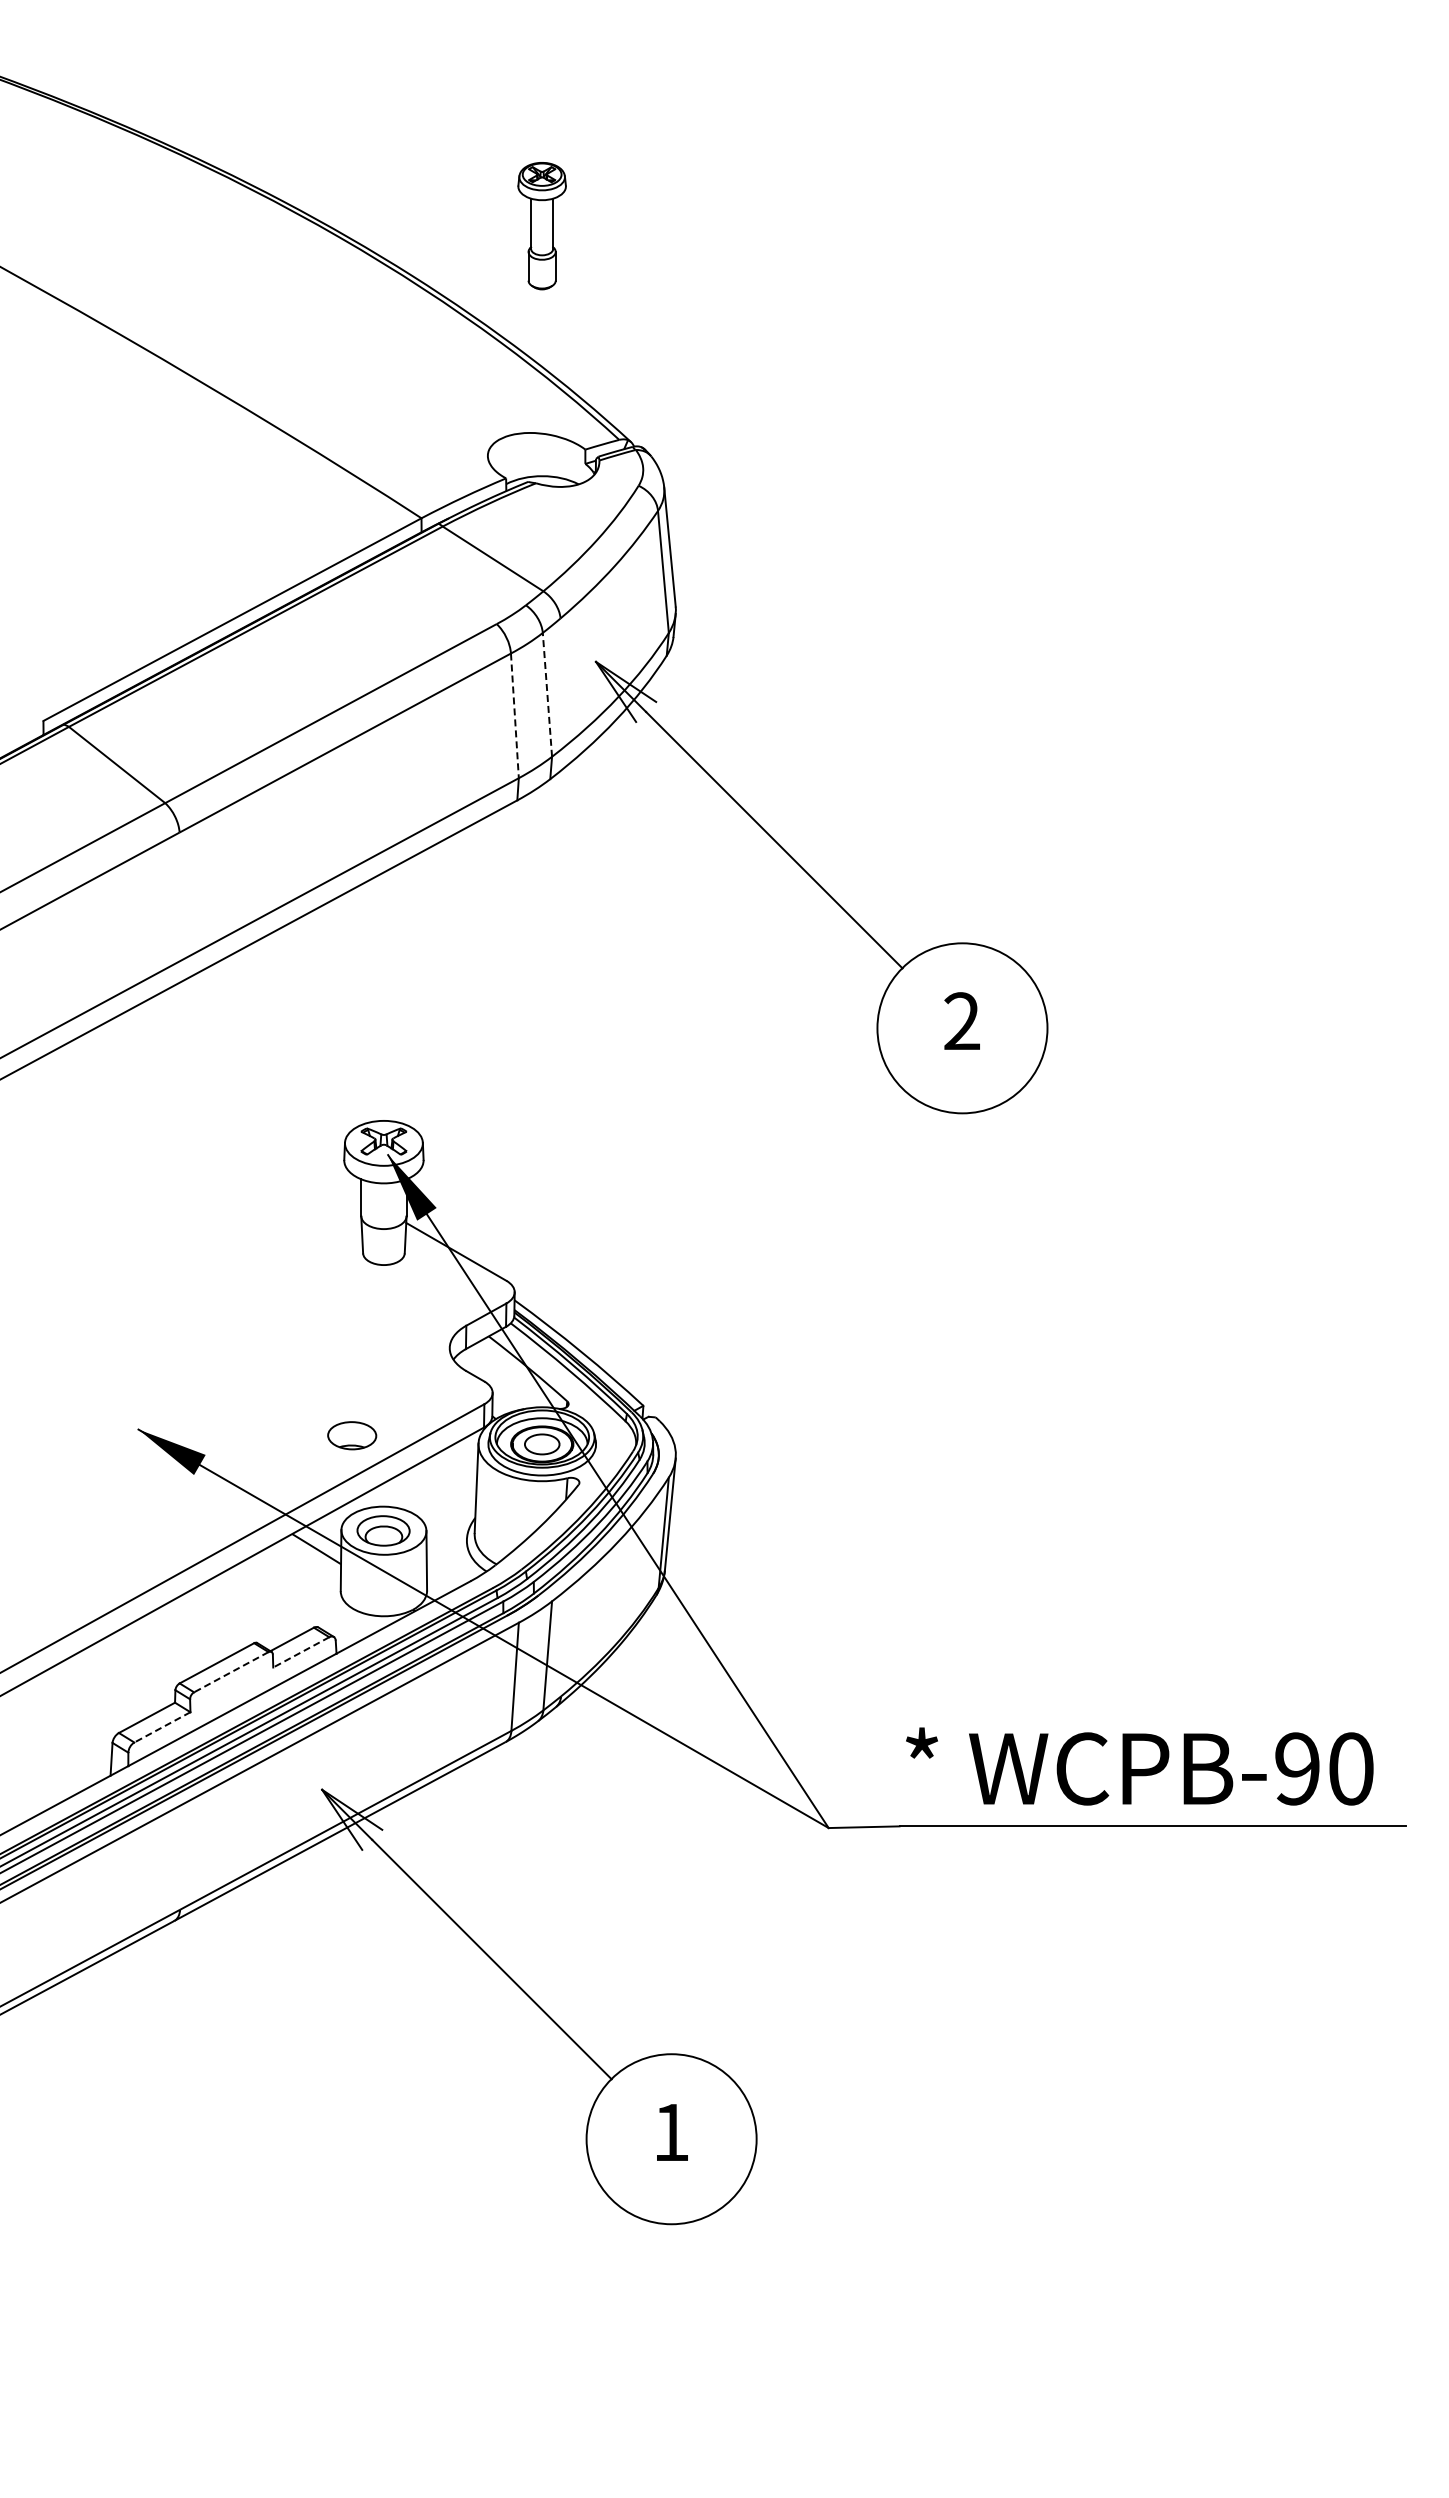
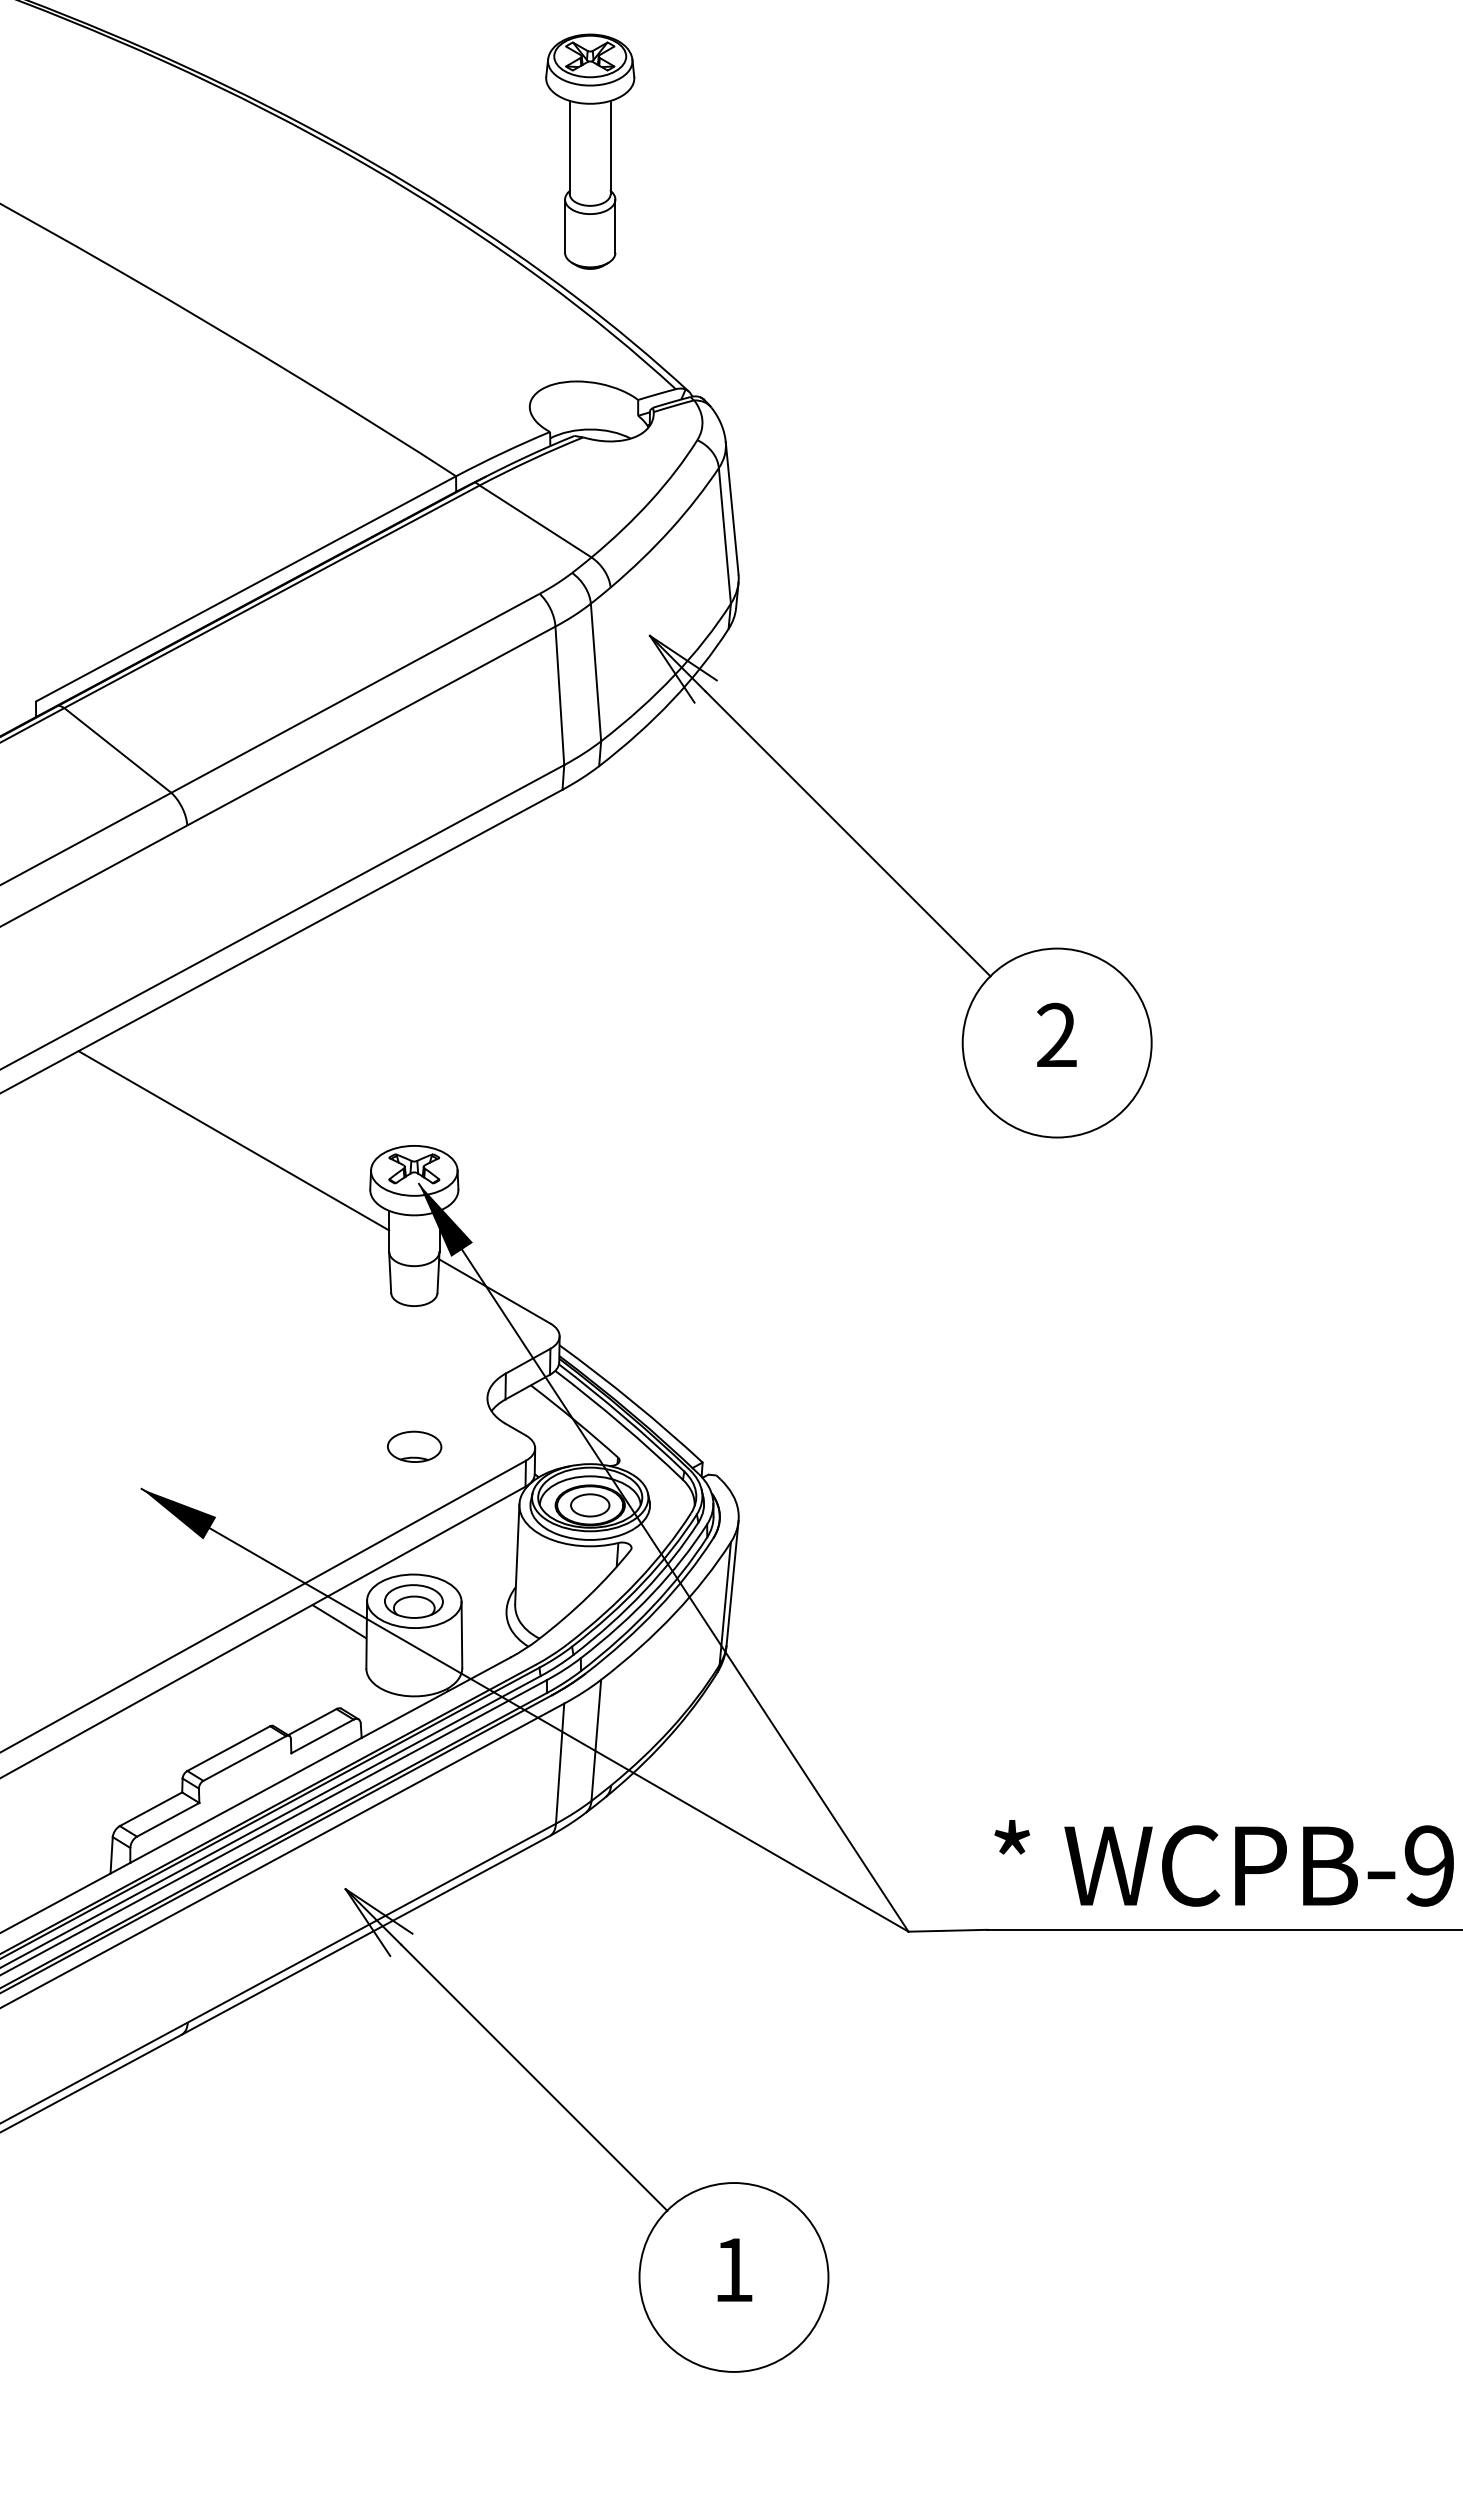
part: (541, 225) -> (589, 150), size x1.67
line: (547, 694) -> (596, 672), dashed -> solid
line: (514, 716) -> (559, 696), dashed -> solid
line: (221, 1115) -> (233, 1139), added
part: (352, 1435) -> (414, 1446), moved
line: (301, 1652) -> (322, 1736), dashed -> solid
line: (230, 1672) -> (243, 1758), dashed -> solid
line: (162, 1727) -> (168, 1819), dashed -> solid

